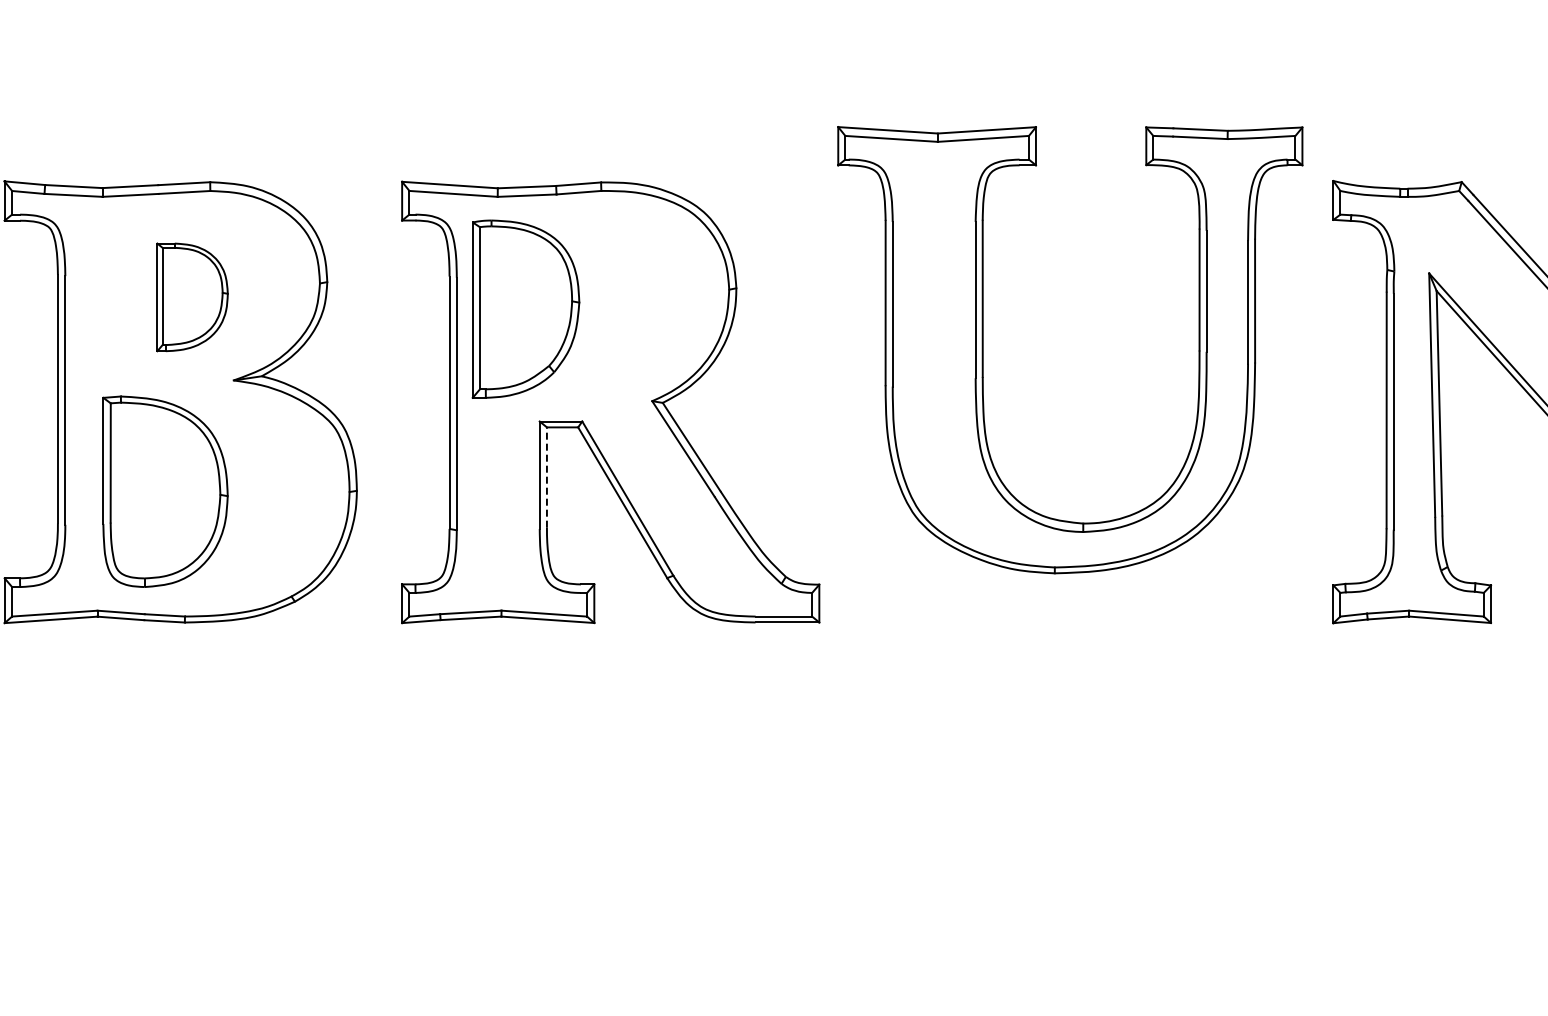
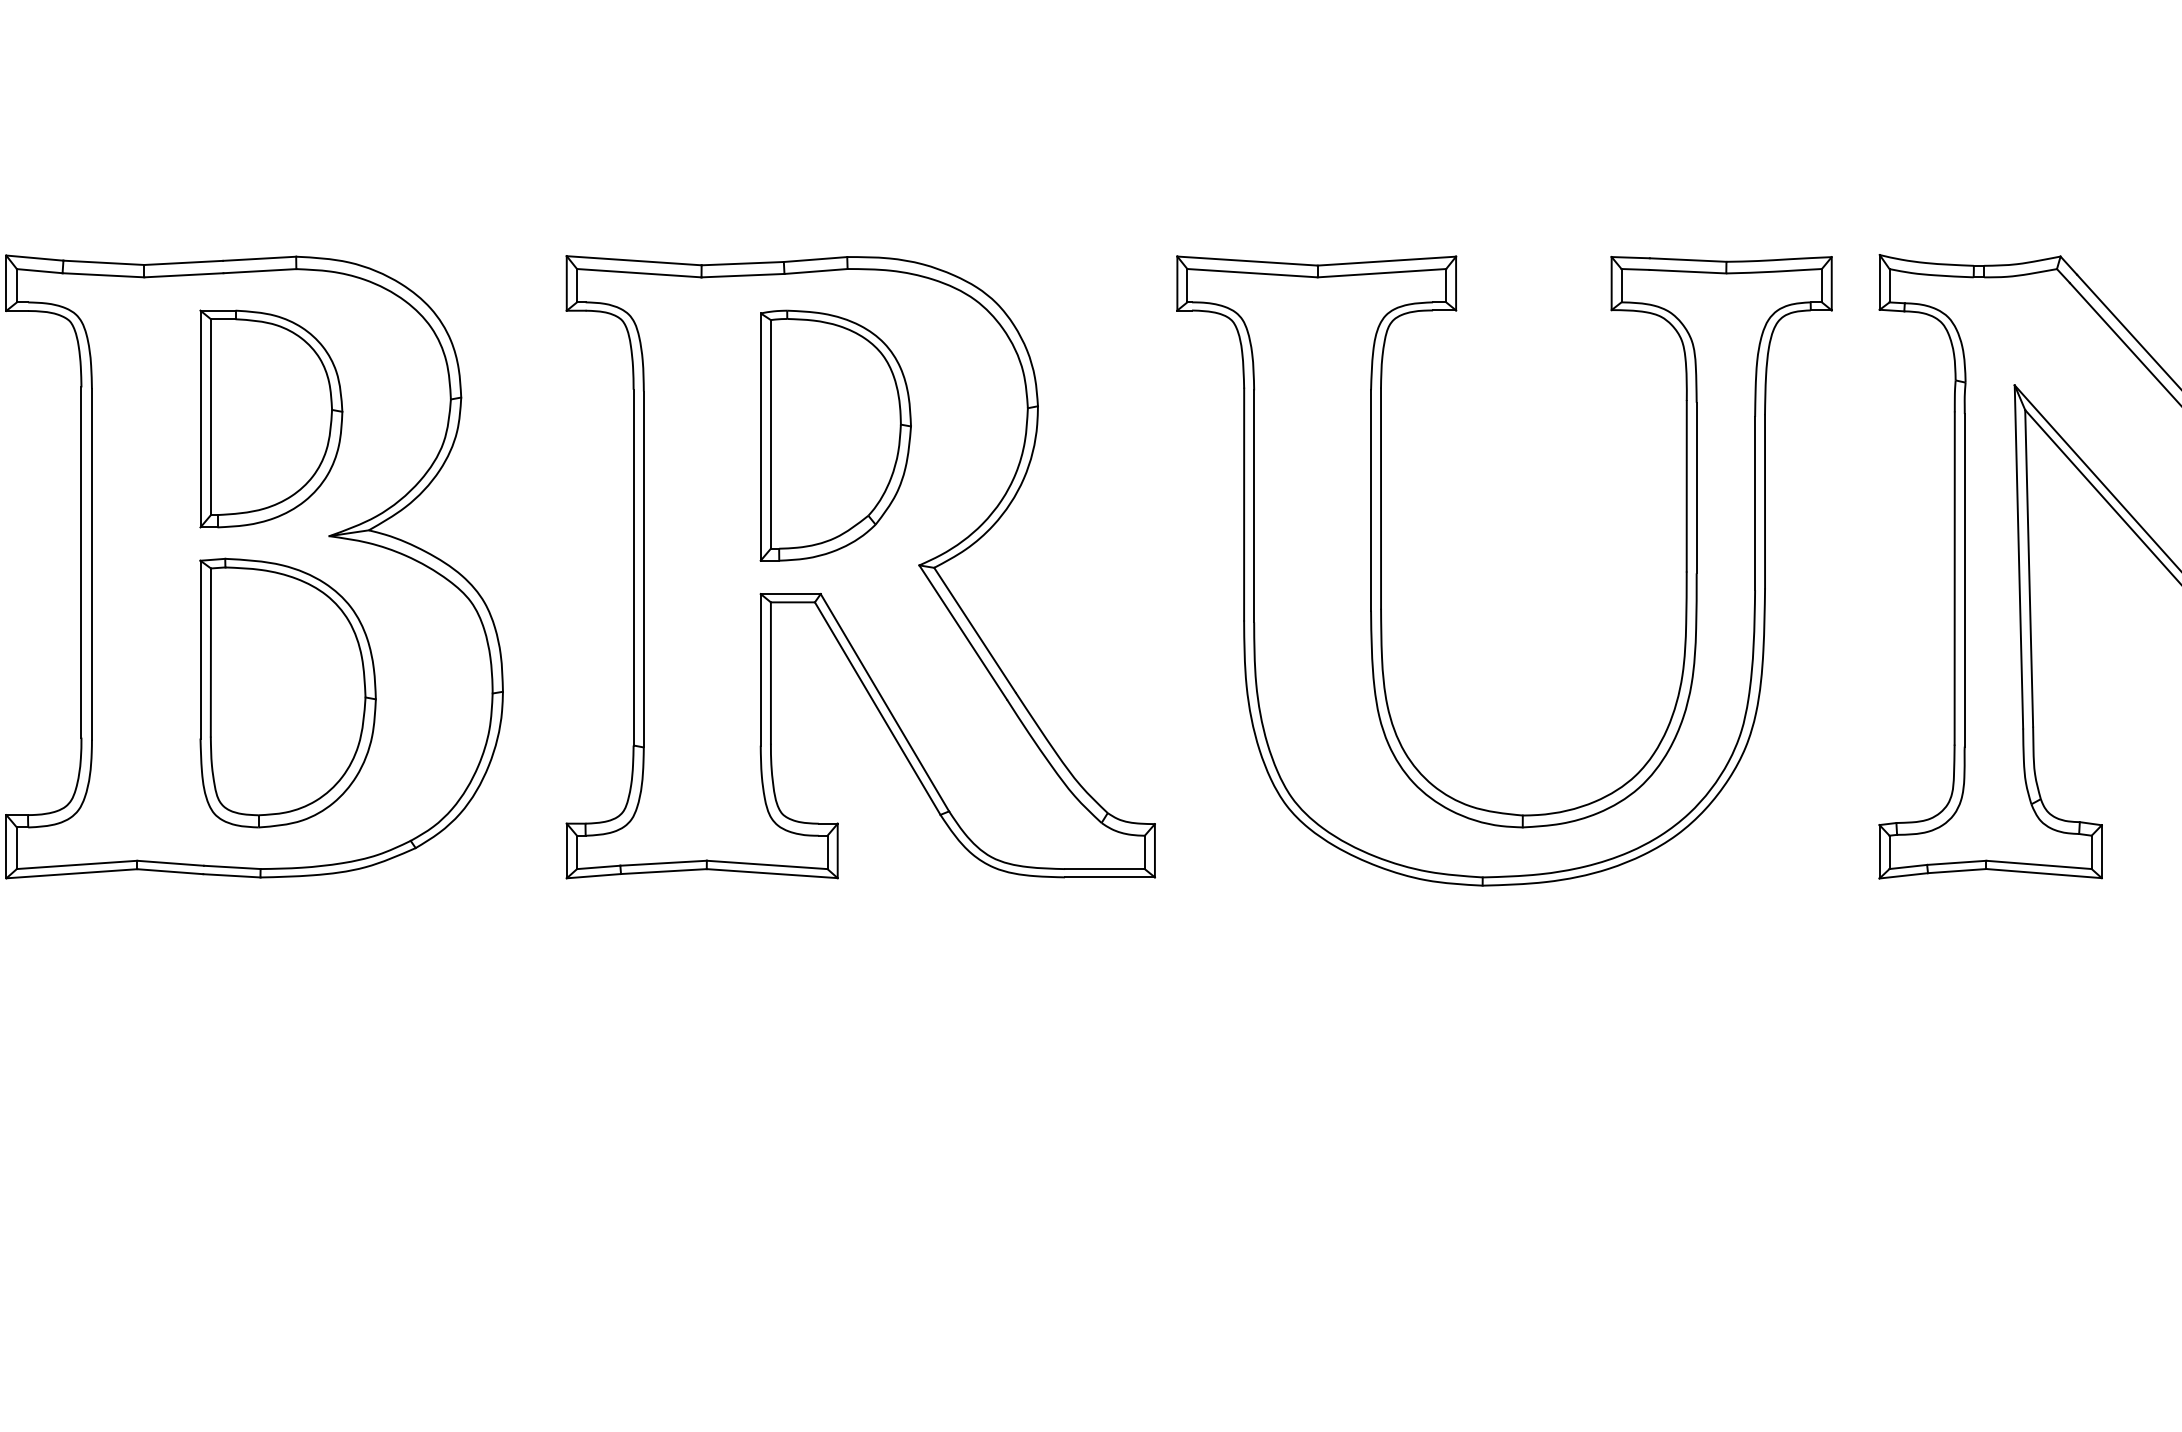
part: (192, 297) -> (271, 419), size x1.43
part: (525, 308) -> (835, 434), moved
part: (983, 350) -> (1382, 571), moved
line: (546, 477) -> (770, 673), dashed -> solid
part: (165, 491) -> (288, 692), moved

